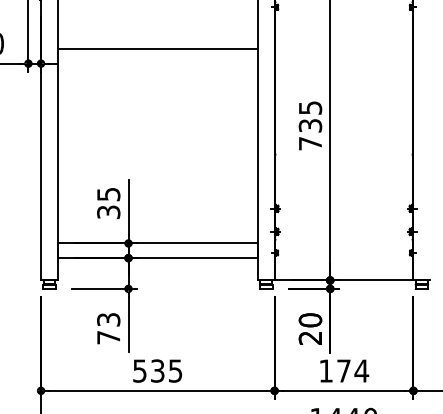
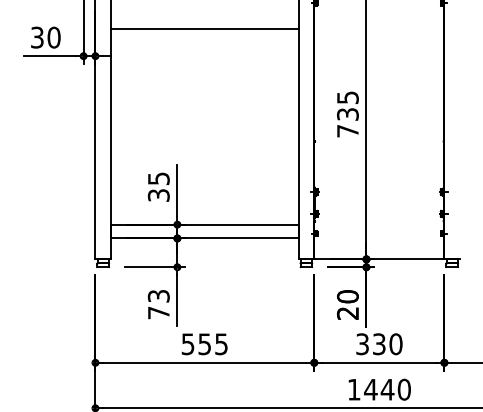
line: (157, 49) -> (204, 28), moved
text: (158, 370) -> (205, 343), 535 -> 555
text: (344, 371) -> (379, 344), 174 -> 330

